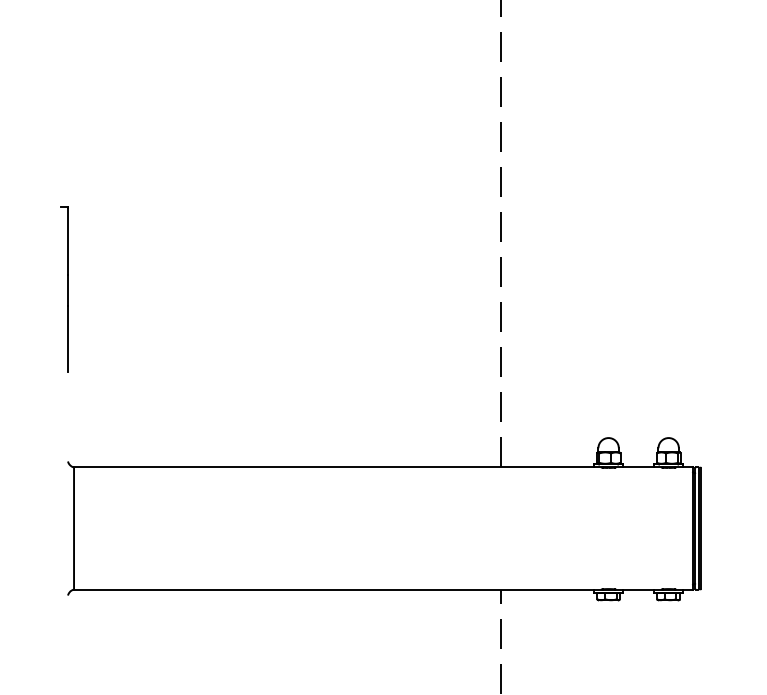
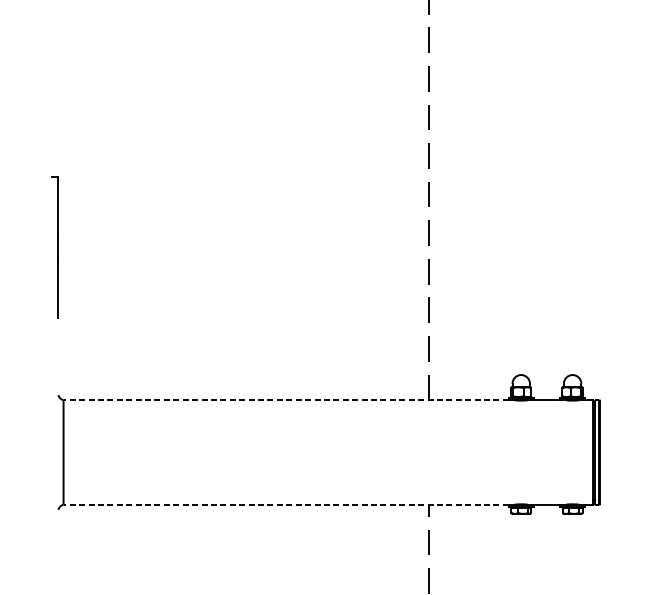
line: (333, 467) -> (285, 400), solid -> dashed
line: (333, 589) -> (285, 504), solid -> dashed

